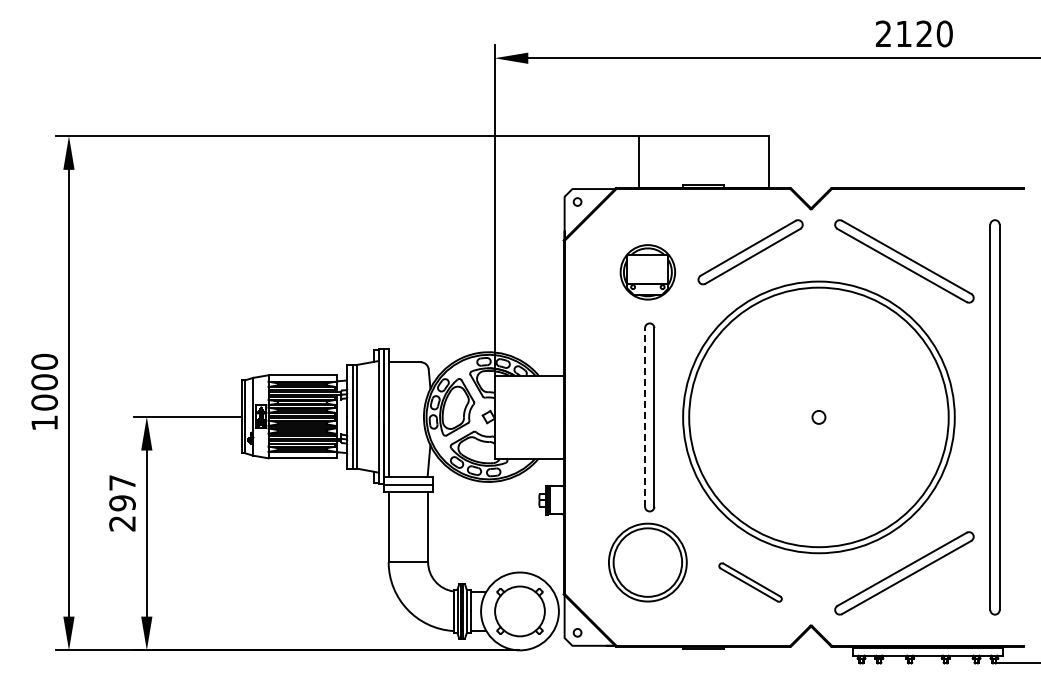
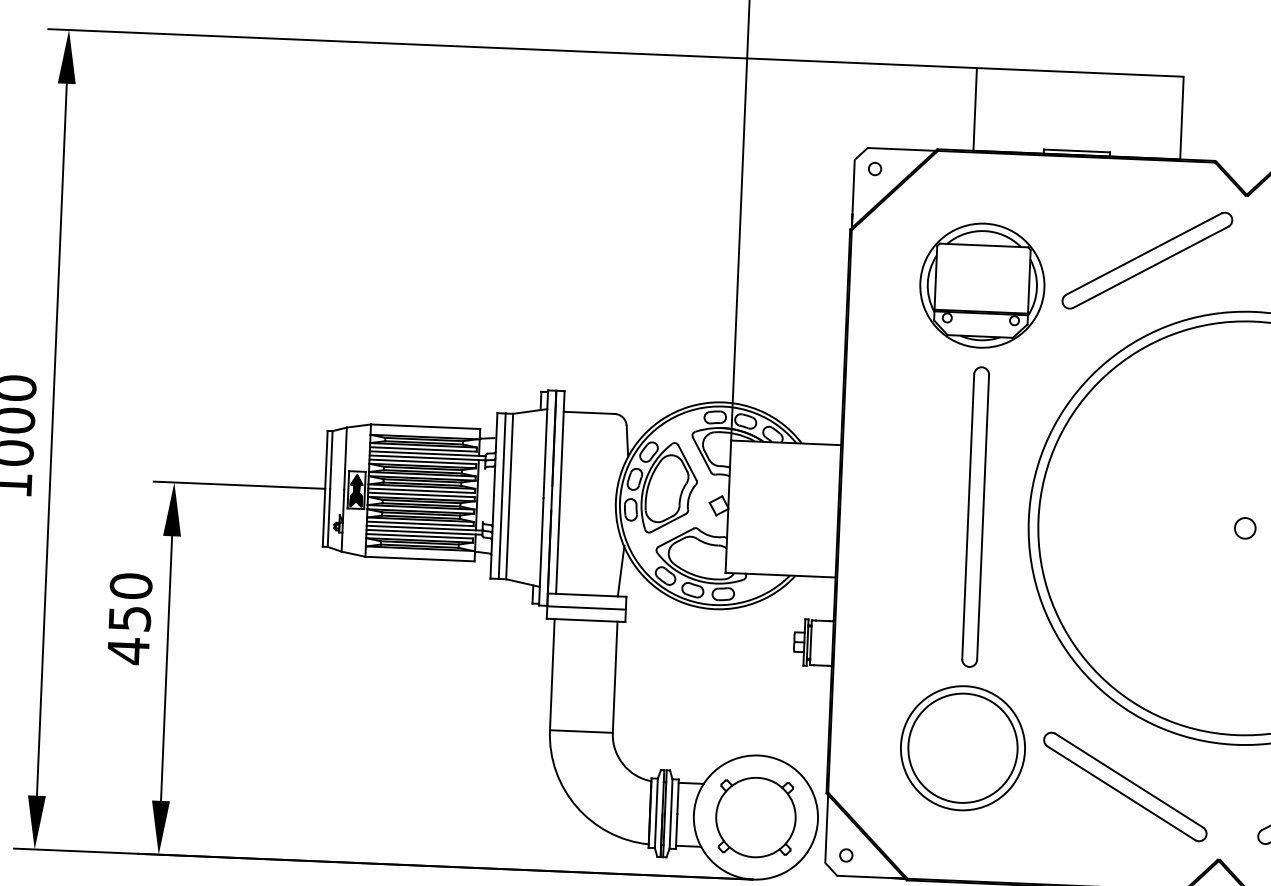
part: (647, 272) -> (981, 286), size x1.43
line: (645, 416) -> (968, 515), dashed -> solid
text: (122, 503) -> (129, 619), 297 -> 450
part: (750, 582) -> (1125, 786), size x1.67

